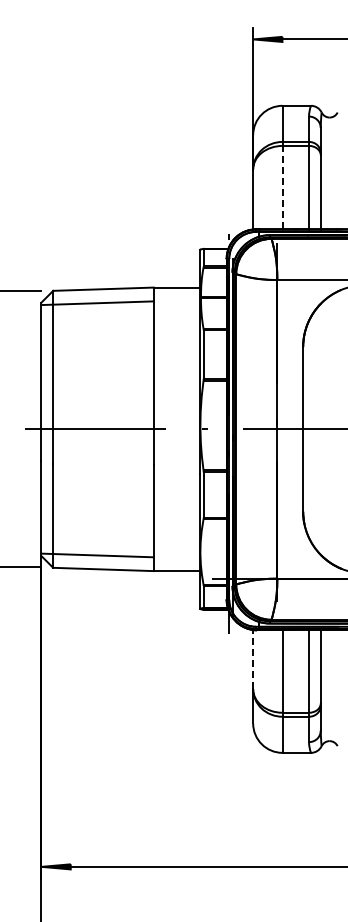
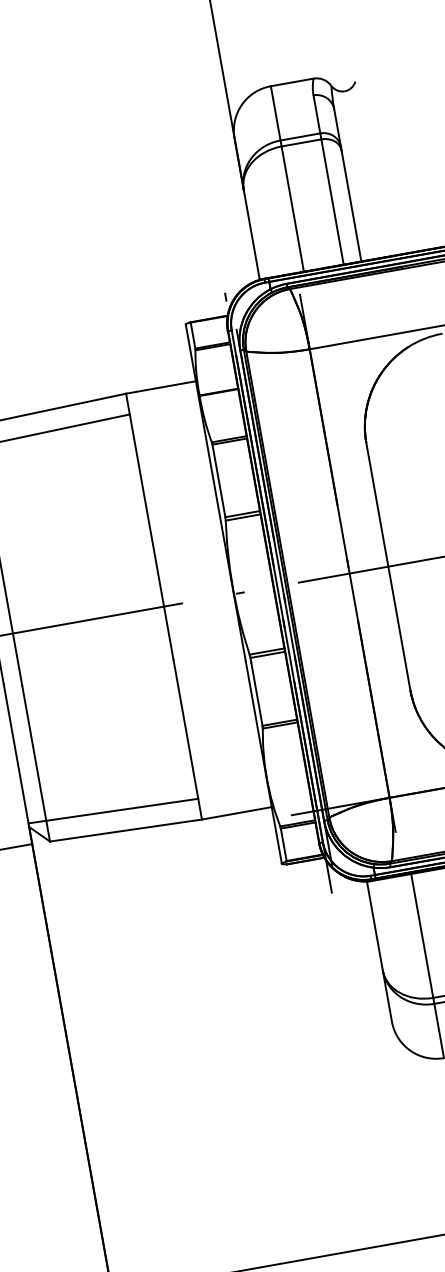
line: (282, 187) -> (292, 208), dashed -> solid
line: (253, 659) -> (375, 925), dashed -> solid

